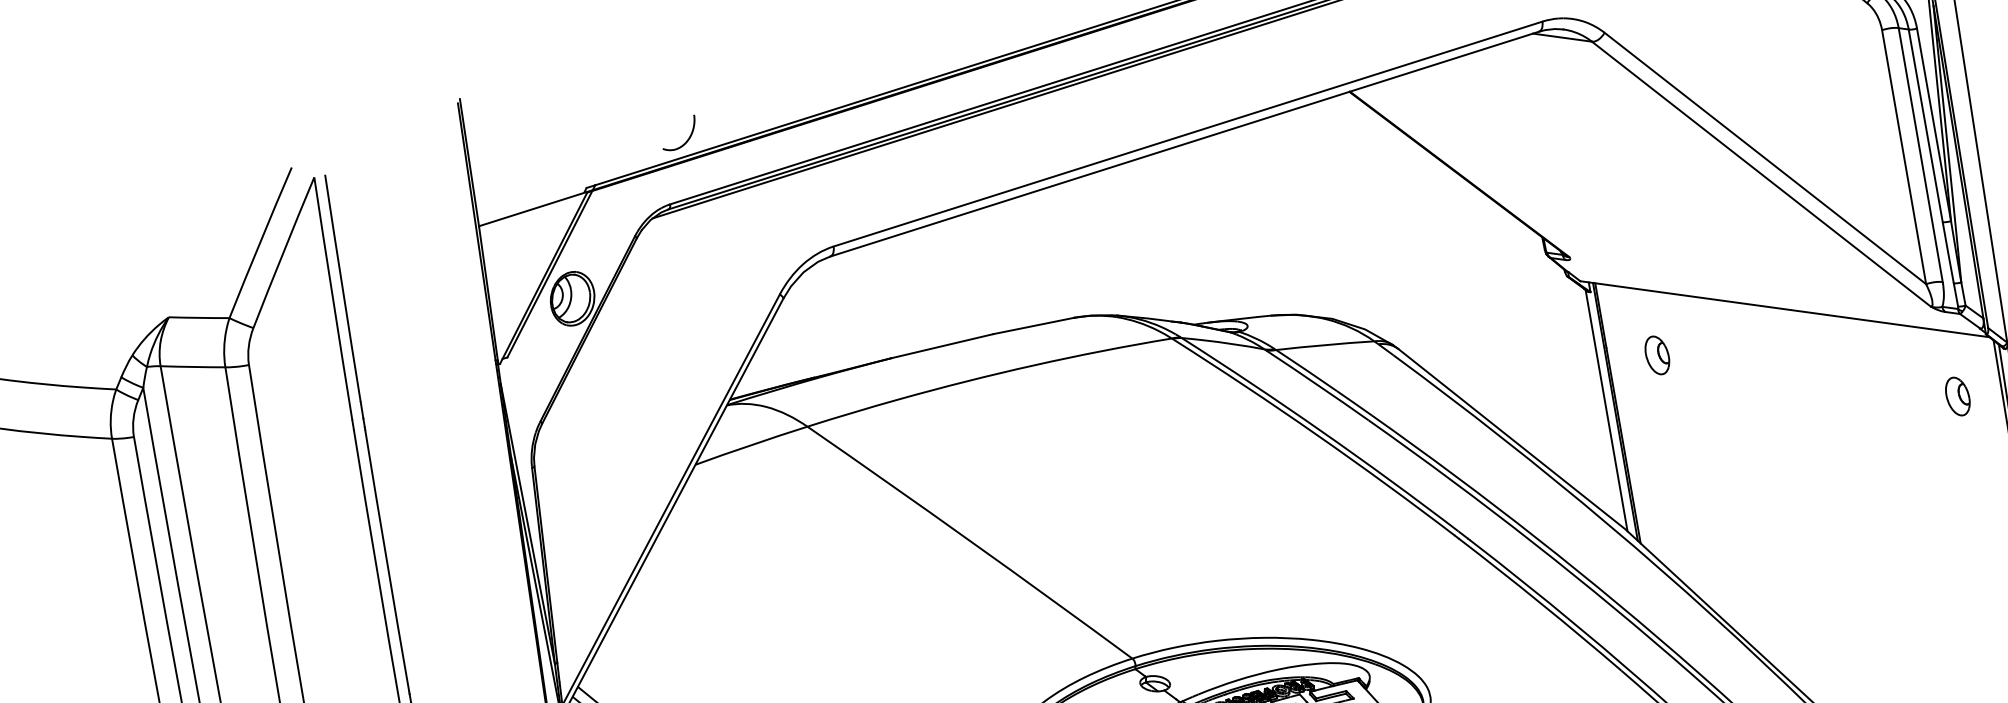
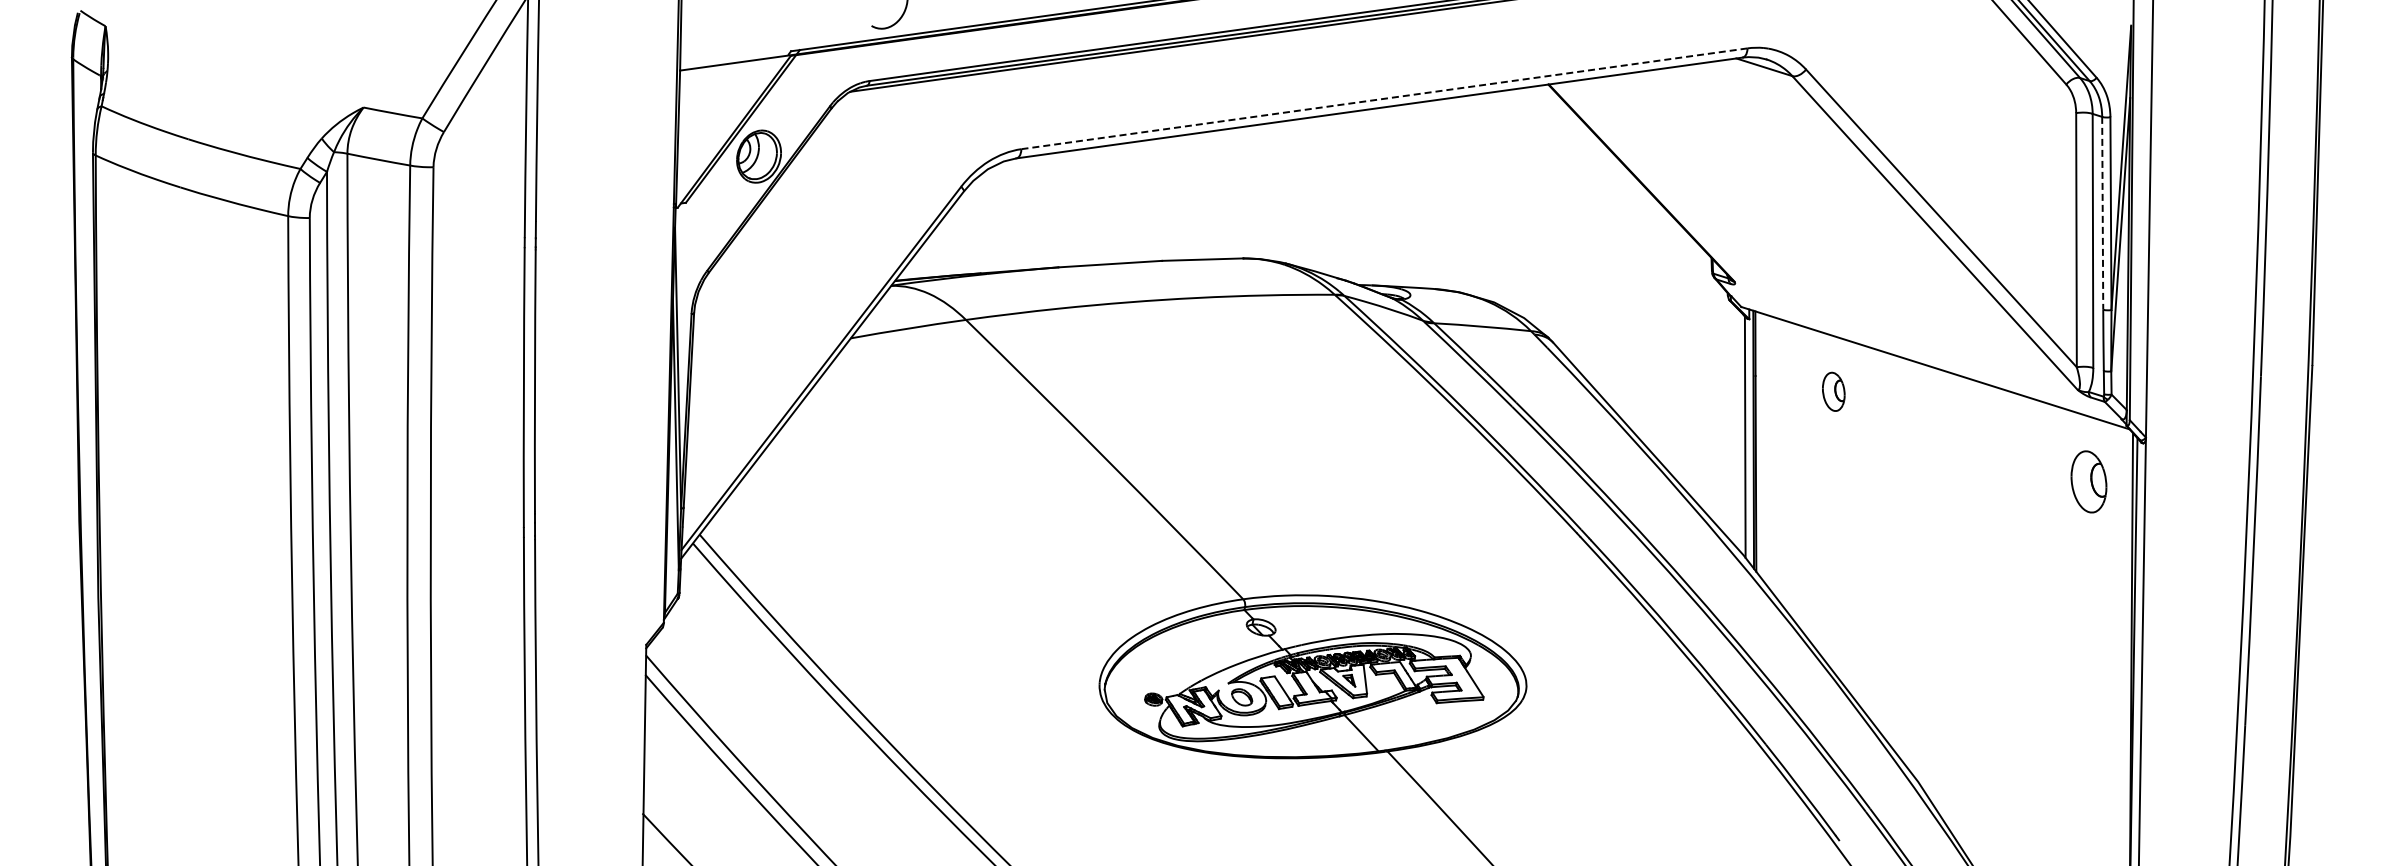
line: (1925, 126) -> (2102, 213), solid -> dashed
line: (1188, 133) -> (1384, 98), solid -> dashed
part: (1657, 355) -> (1833, 391), moved
part: (1957, 396) -> (2088, 481), size x1.6

